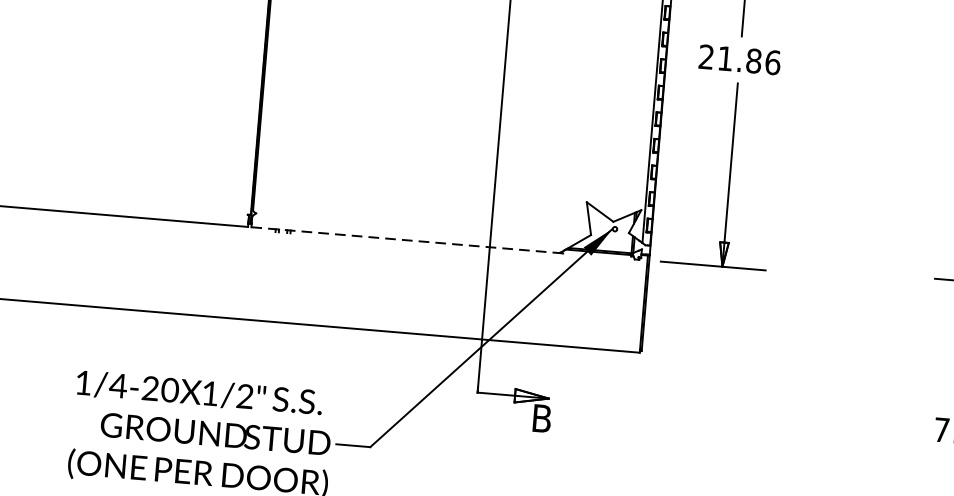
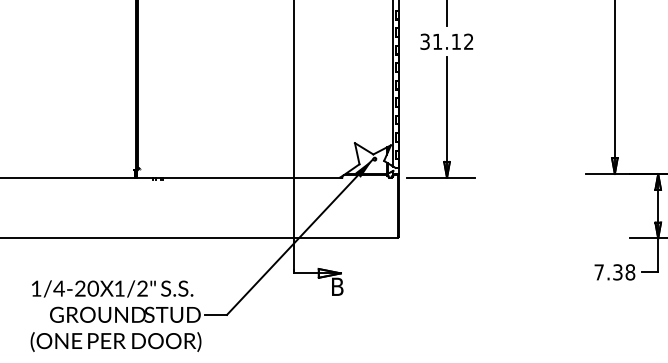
text: (739, 59) -> (446, 41), 21.86 -> 31.12
line: (406, 239) -> (239, 177), dashed -> solid

